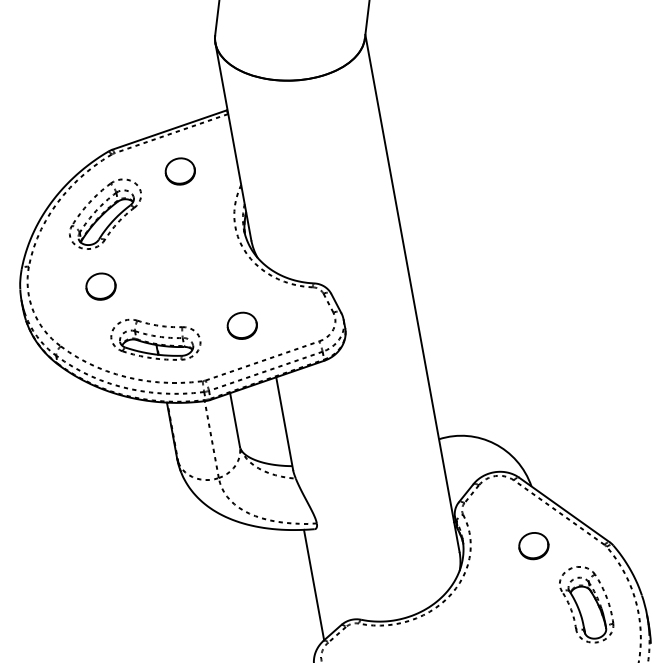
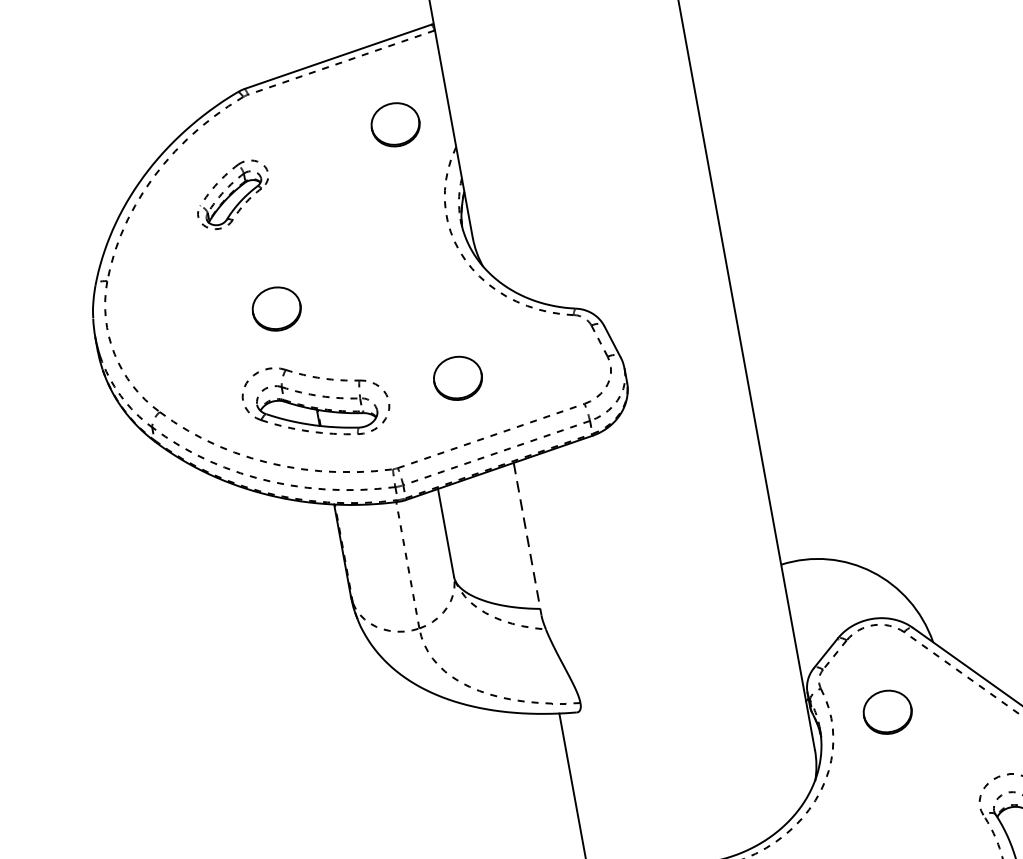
part: (179, 171) -> (394, 124), moved
part: (105, 213) -> (233, 193), size x0.6
part: (100, 286) -> (275, 308), moved
line: (284, 424) -> (527, 540), solid -> dashed
part: (533, 546) -> (887, 712), moved

